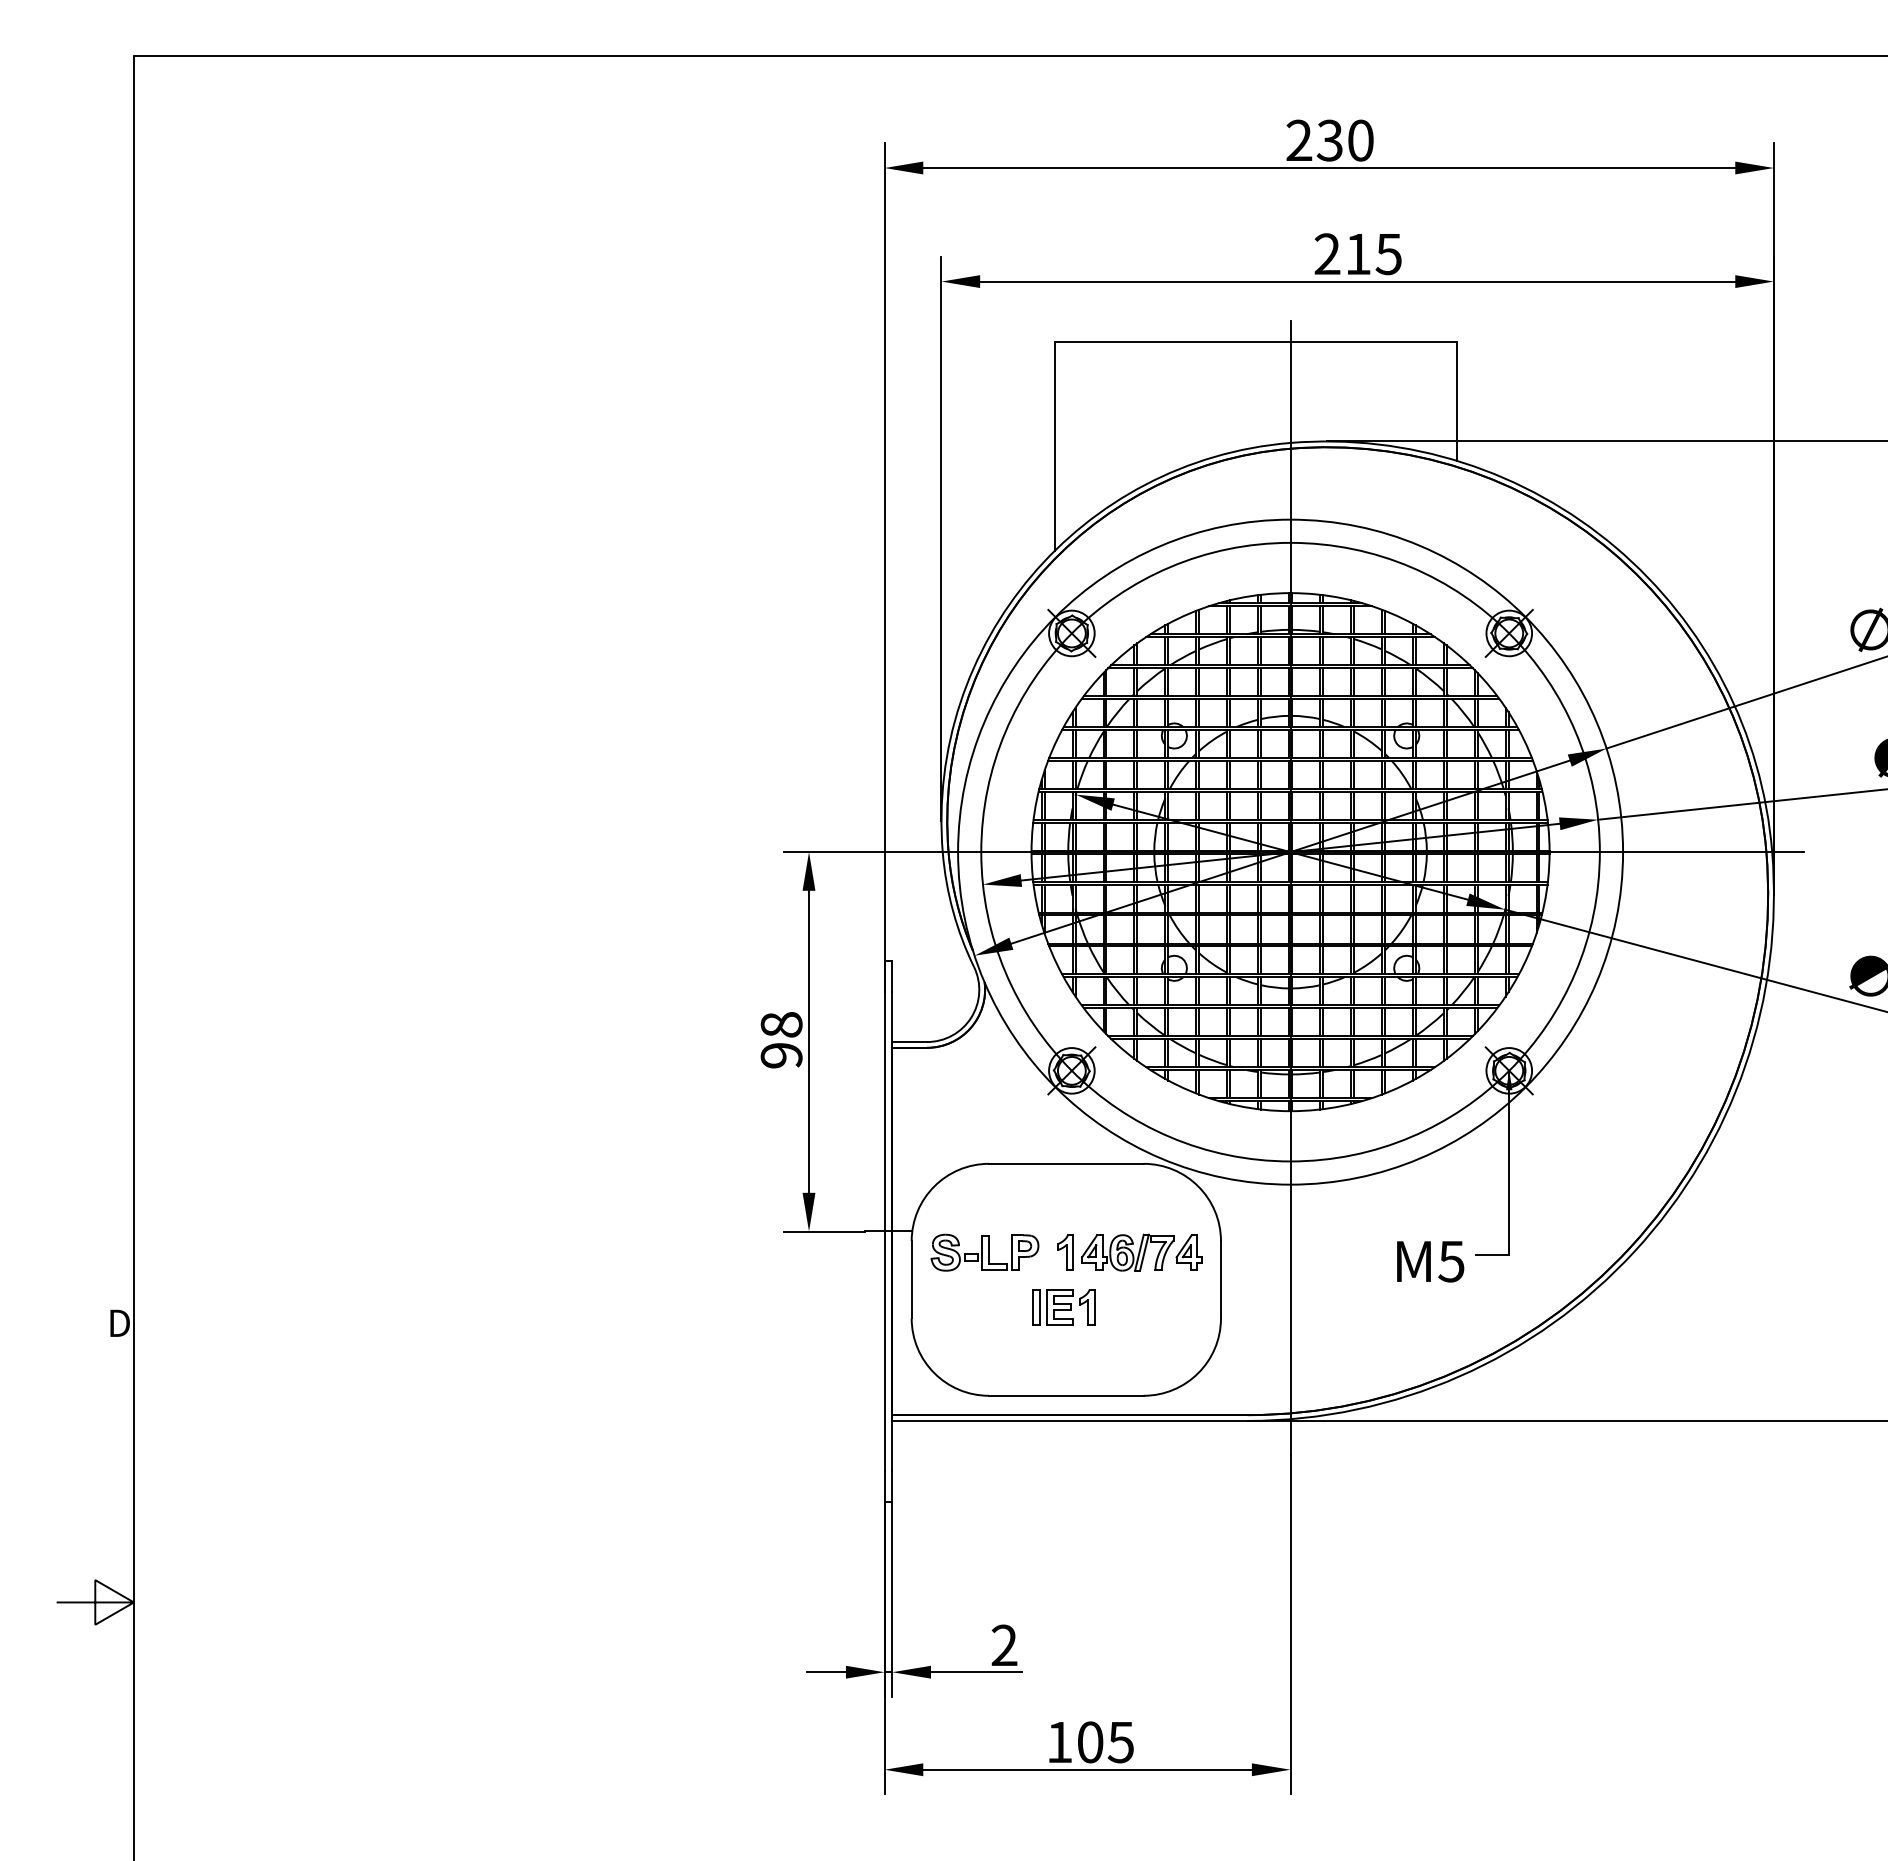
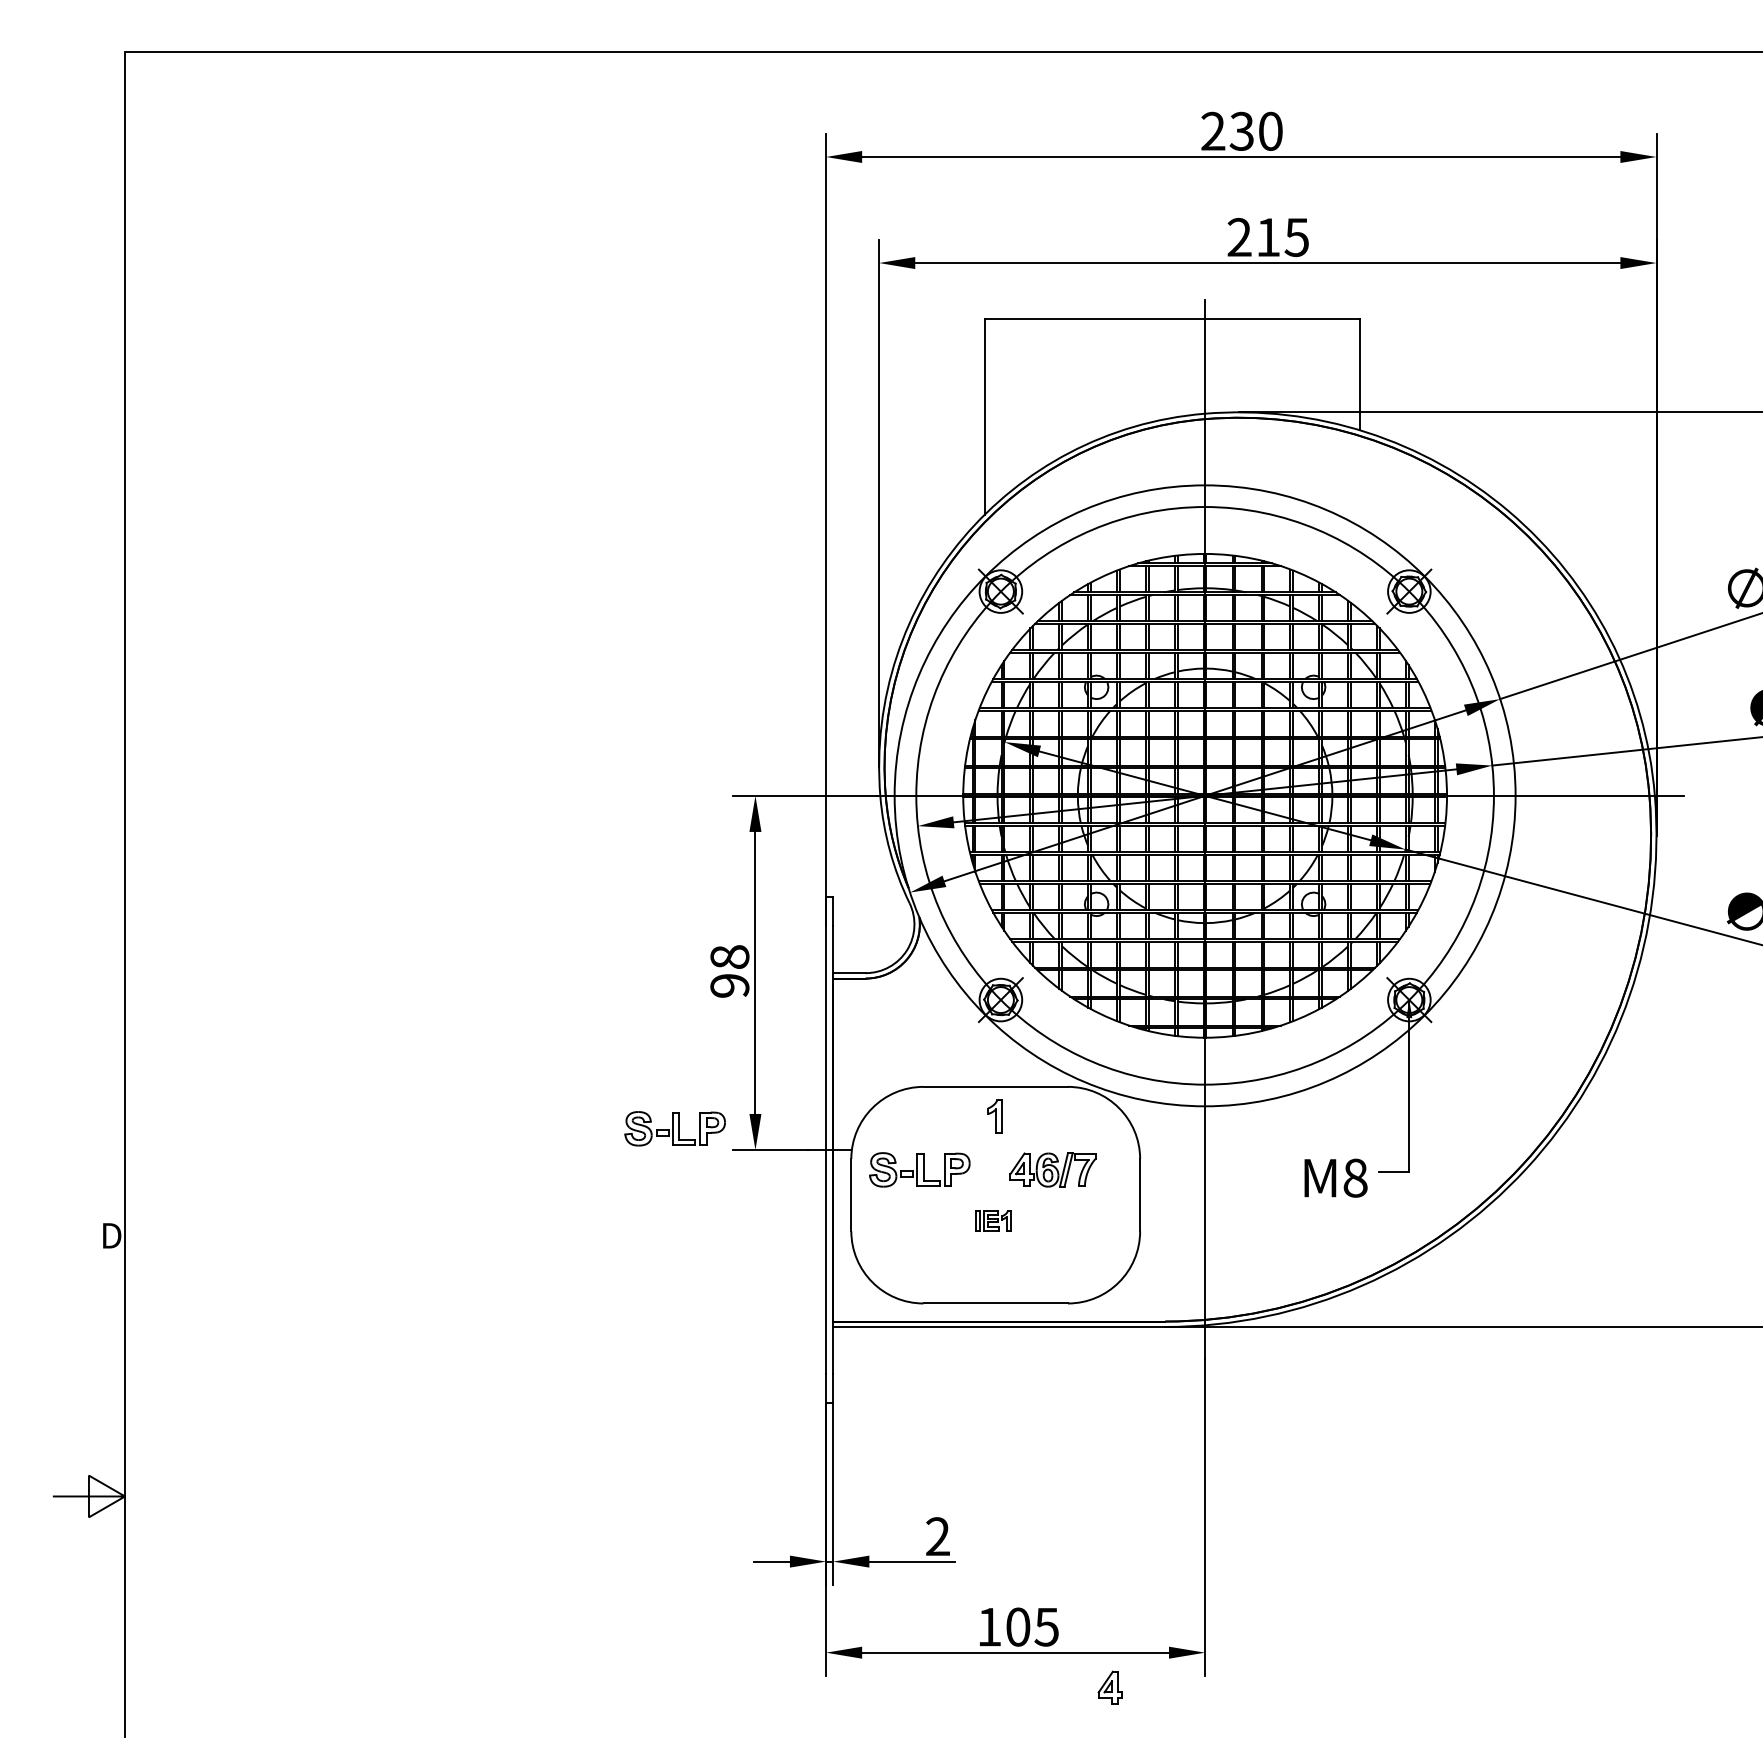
part: (722, 1208) -> (674, 1128), added
part: (1065, 1252) -> (994, 1116), moved
part: (1188, 1252) -> (1109, 1687), moved
text: (1451, 1261) -> (1355, 1178), M5 -> M8
part: (1063, 1307) -> (993, 1221), size x0.6

